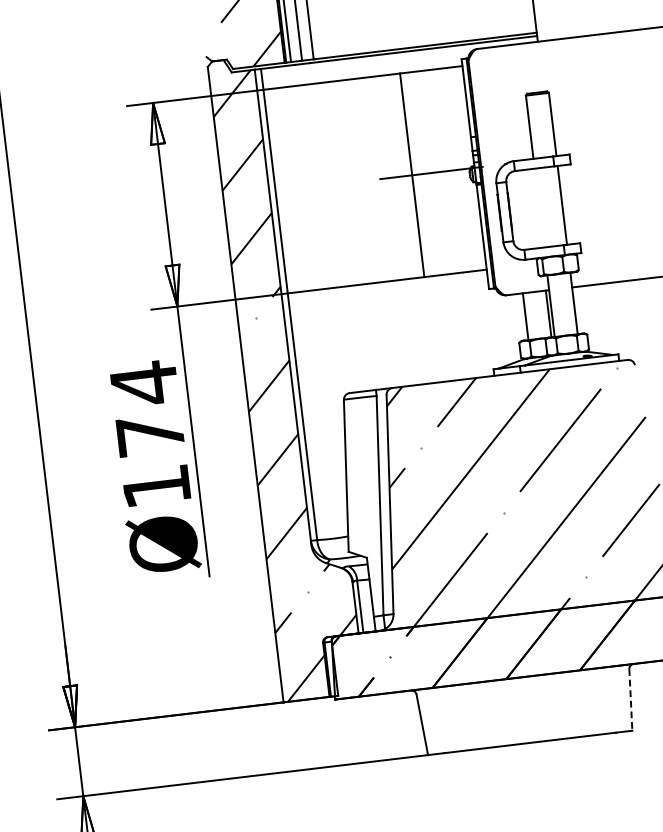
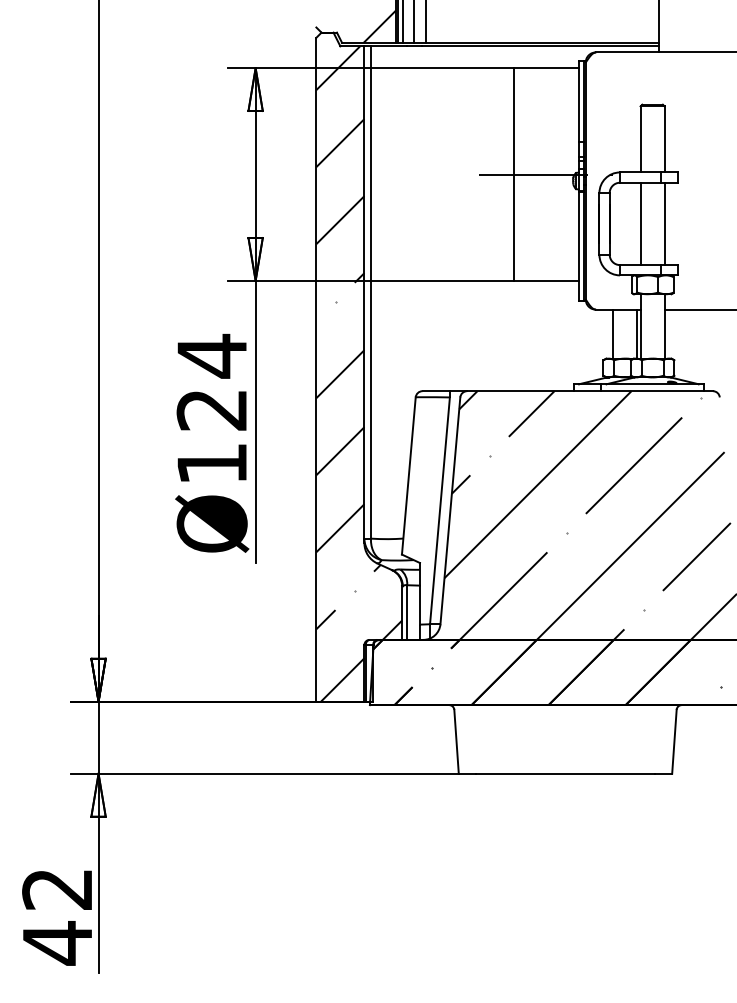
line: (539, 207) -> (640, 223), added
text: (149, 435) -> (211, 410), Ø174 -> Ø124
line: (630, 699) -> (674, 741), dashed -> solid

